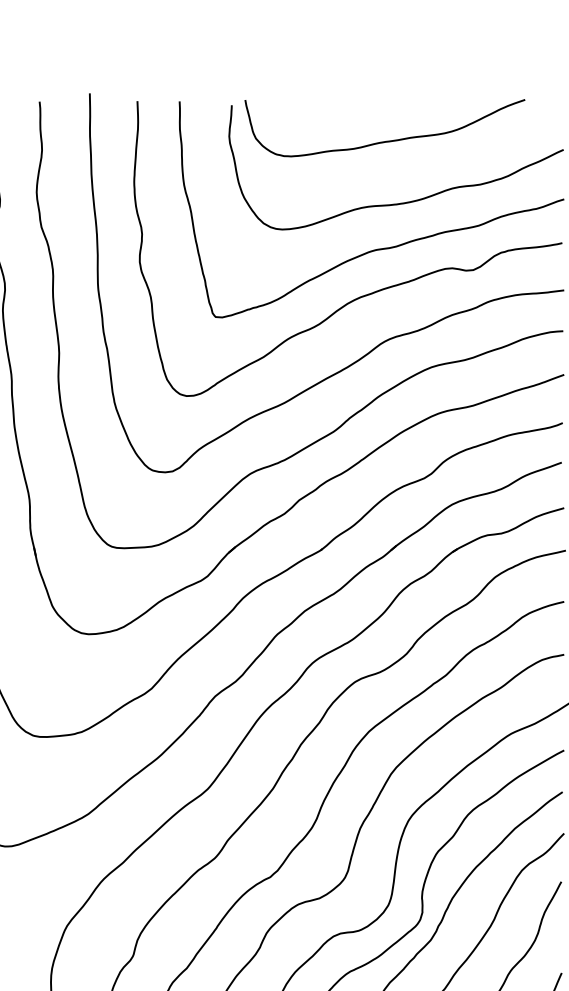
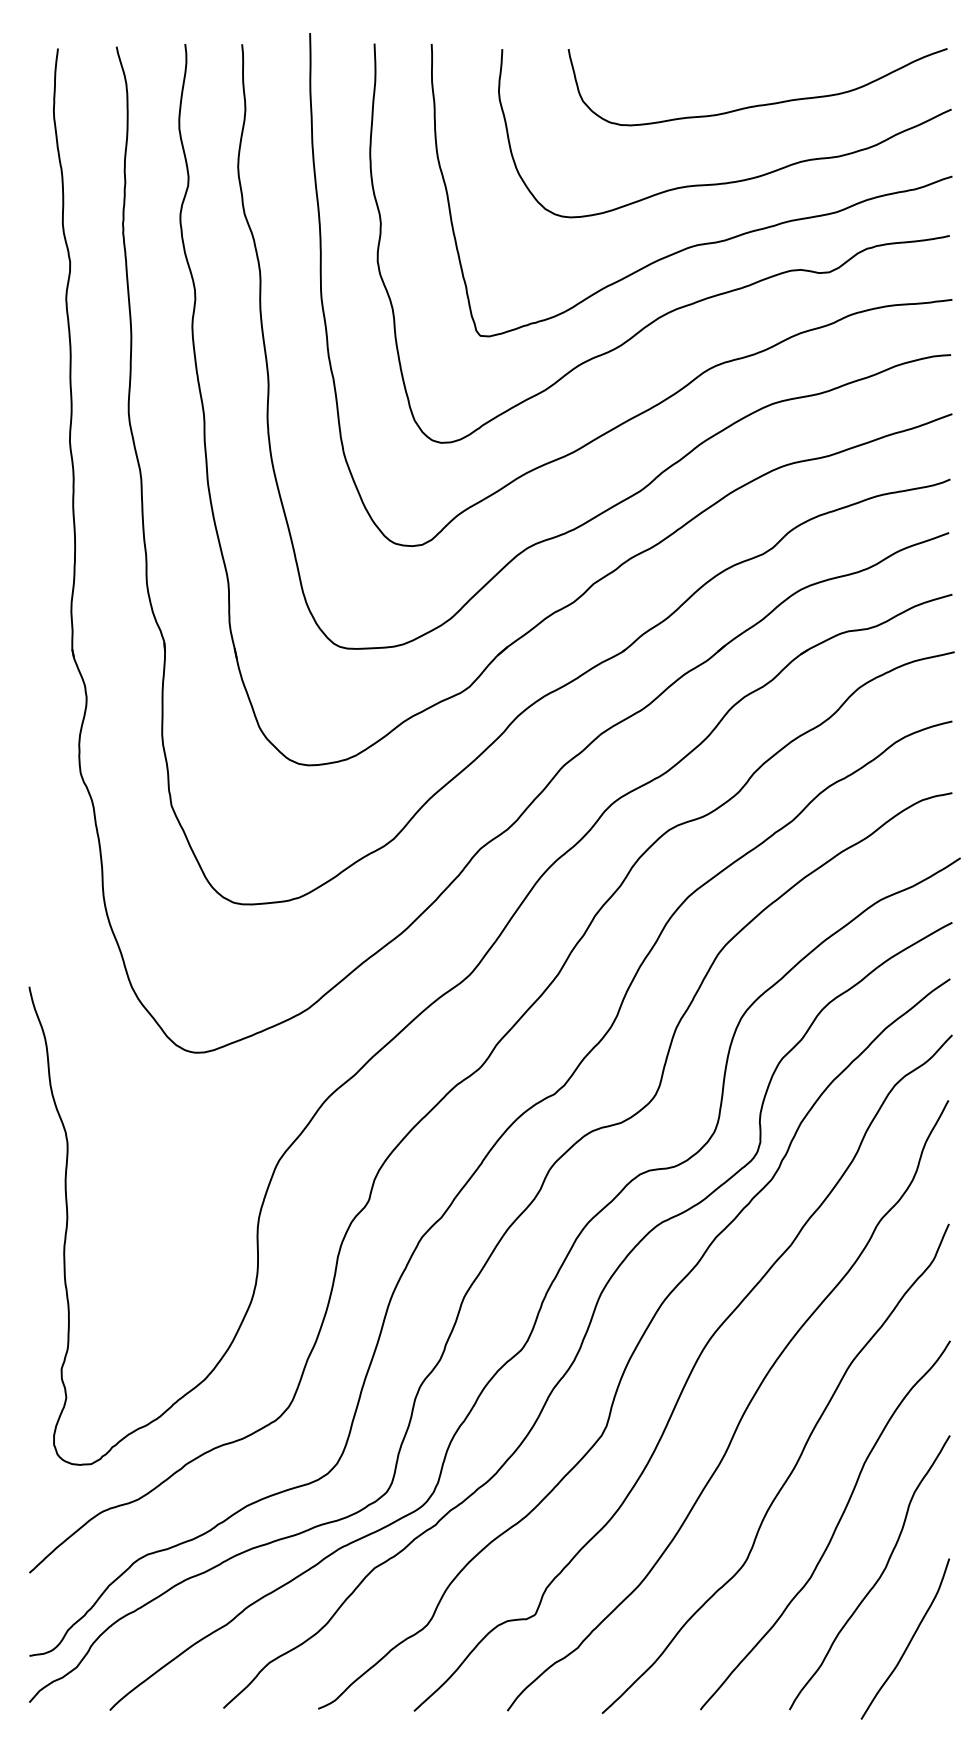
curve: (385, 140) -> (758, 104), moved

